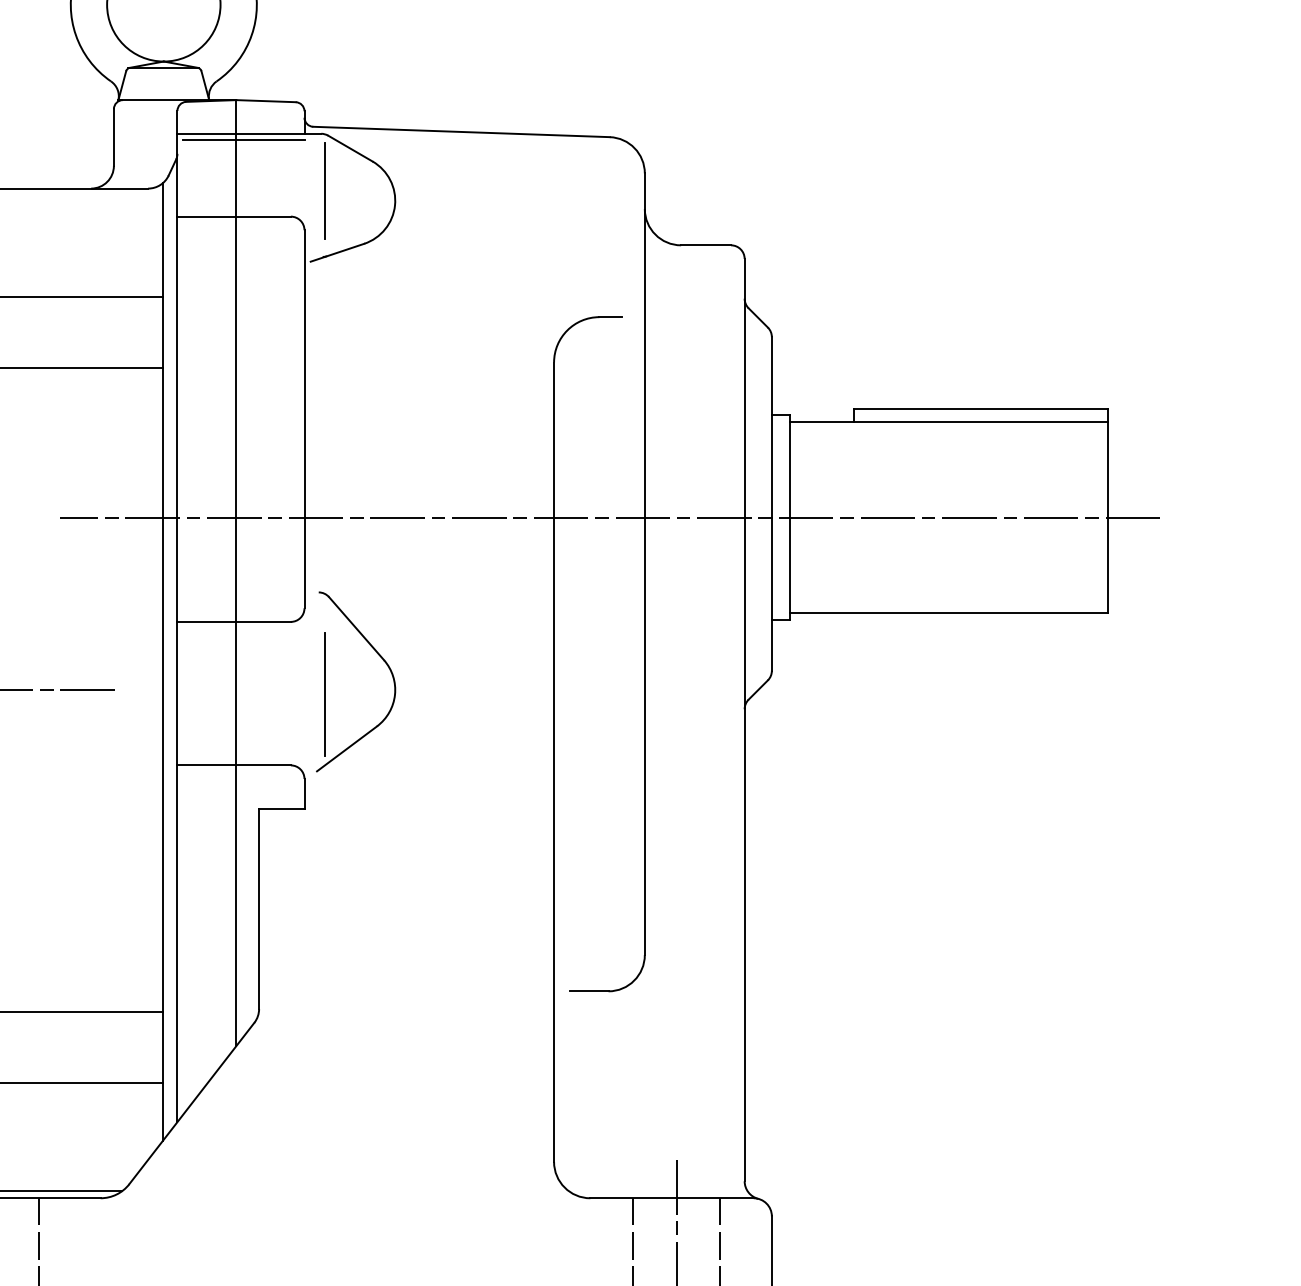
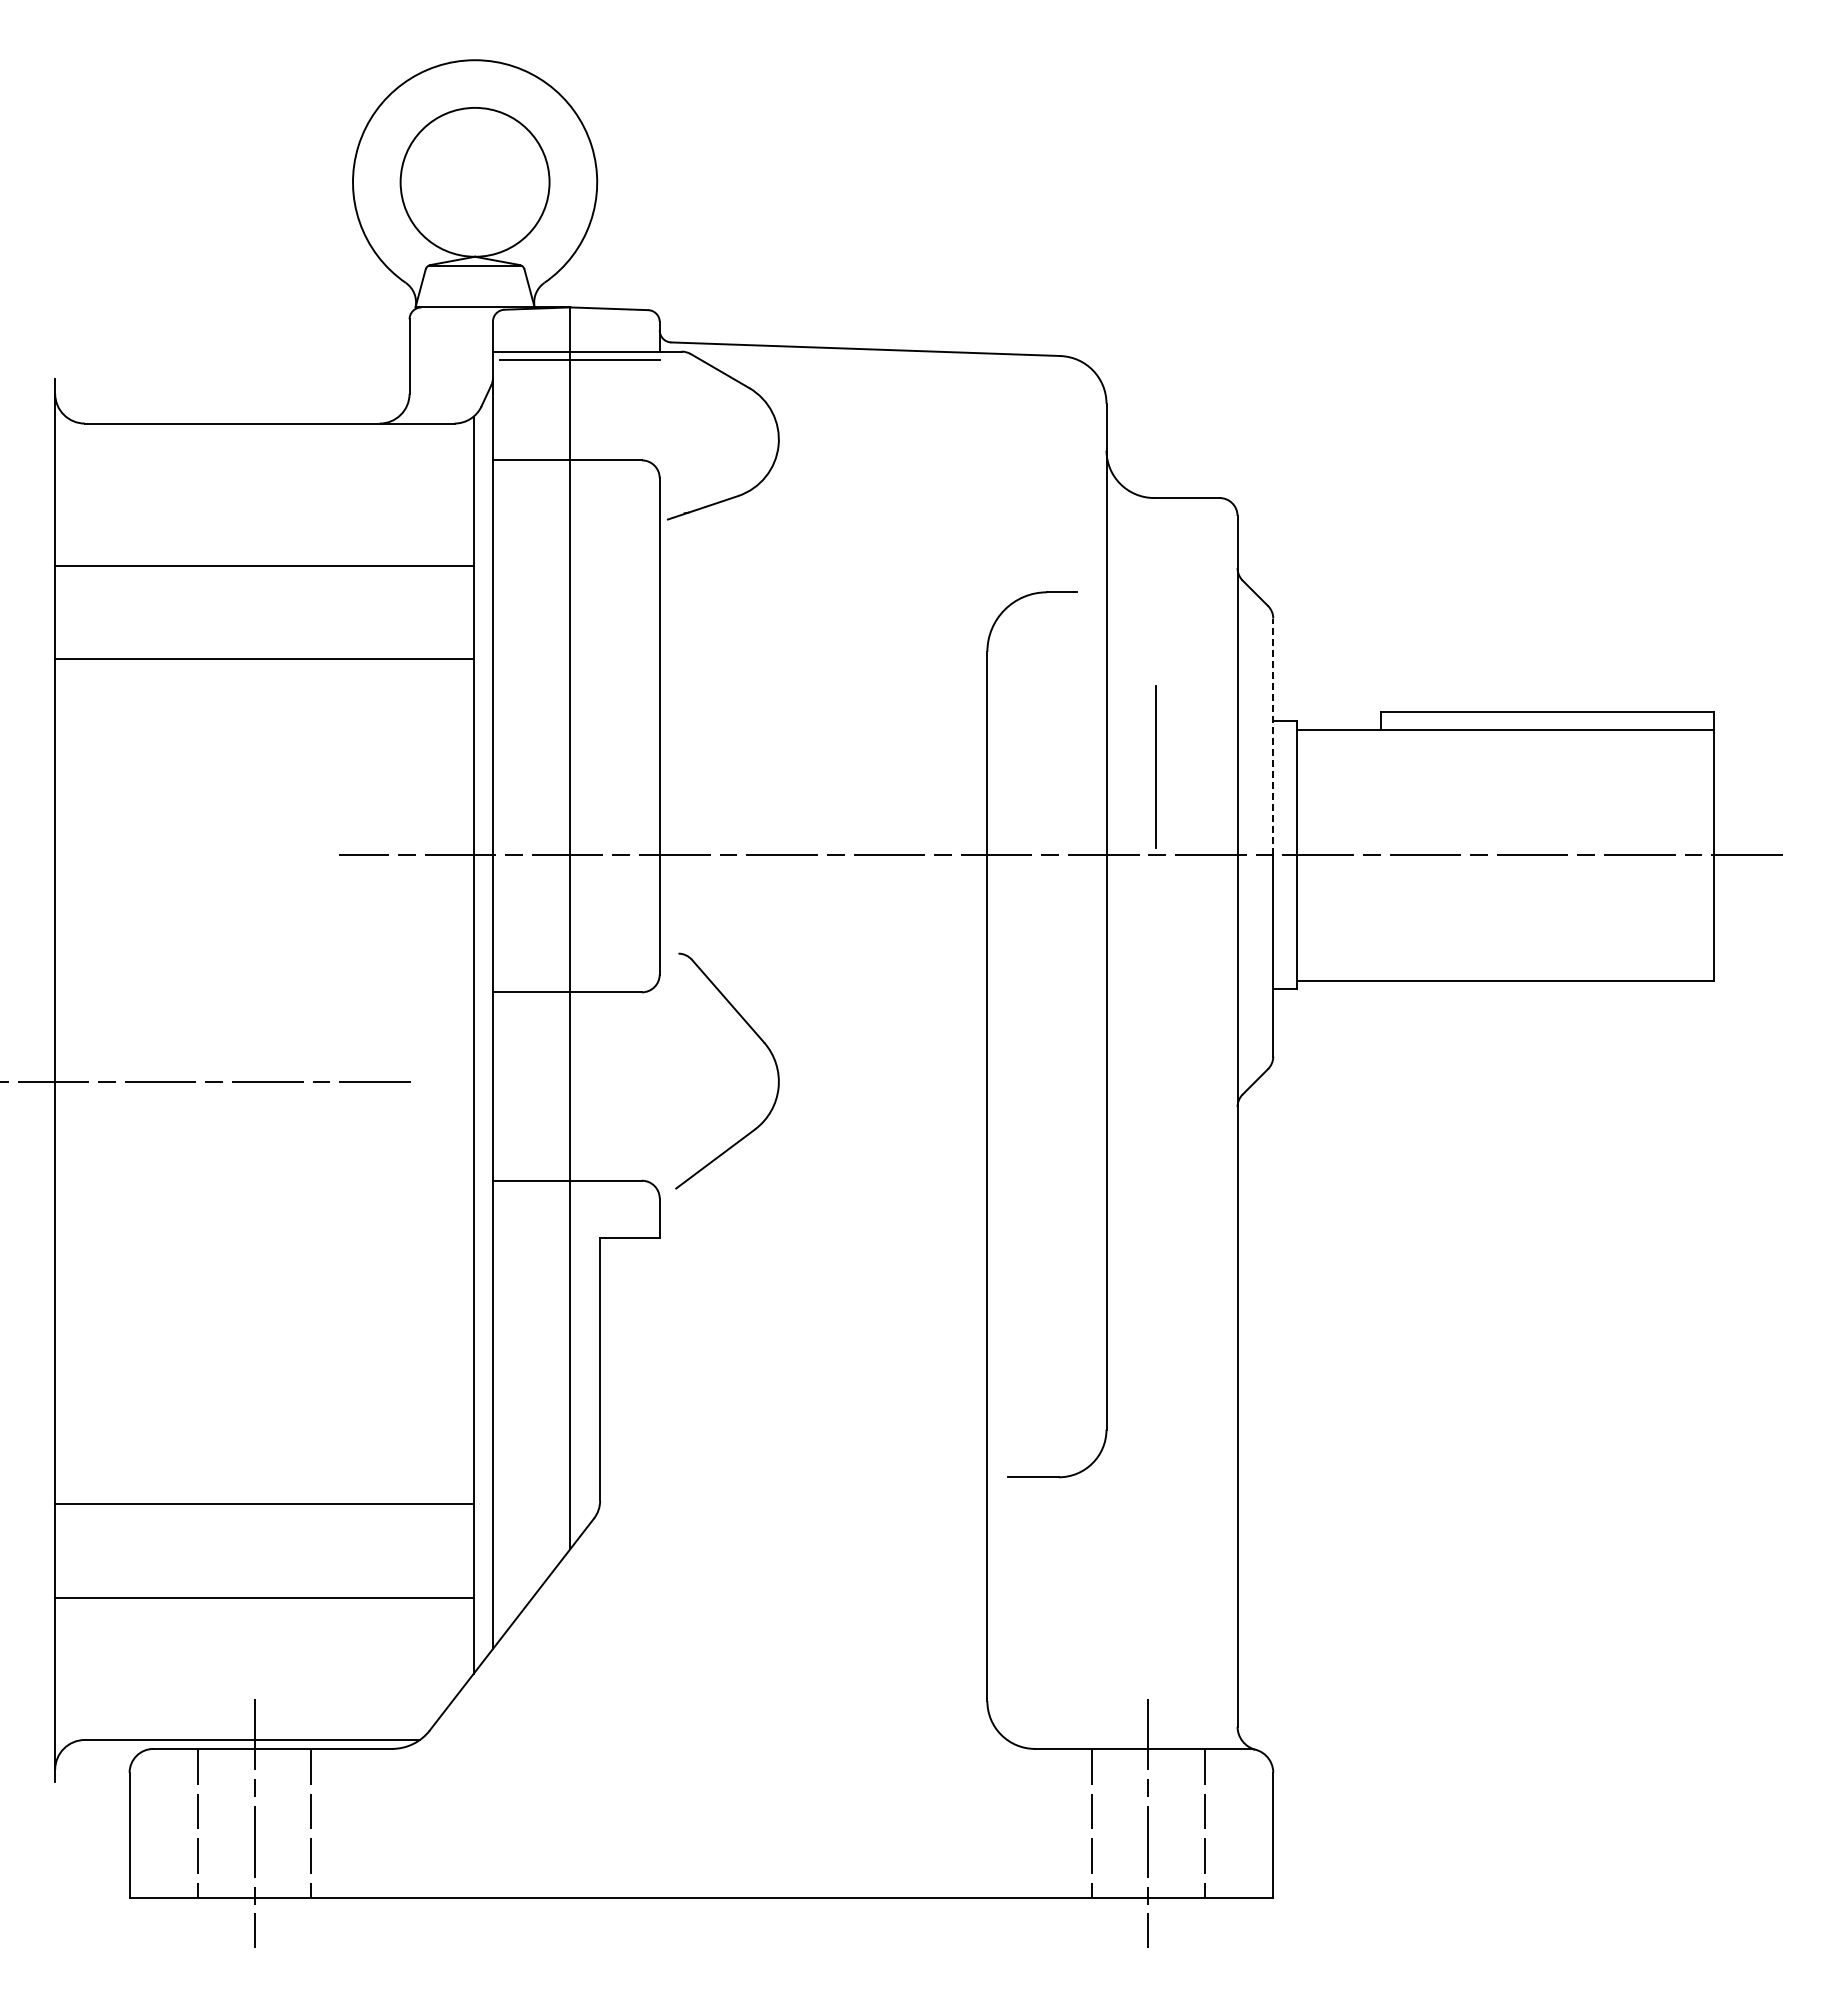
line: (324, 190) -> (686, 426), removed
line: (772, 426) -> (1273, 736), solid -> dashed
line: (324, 694) -> (1155, 766), moved

